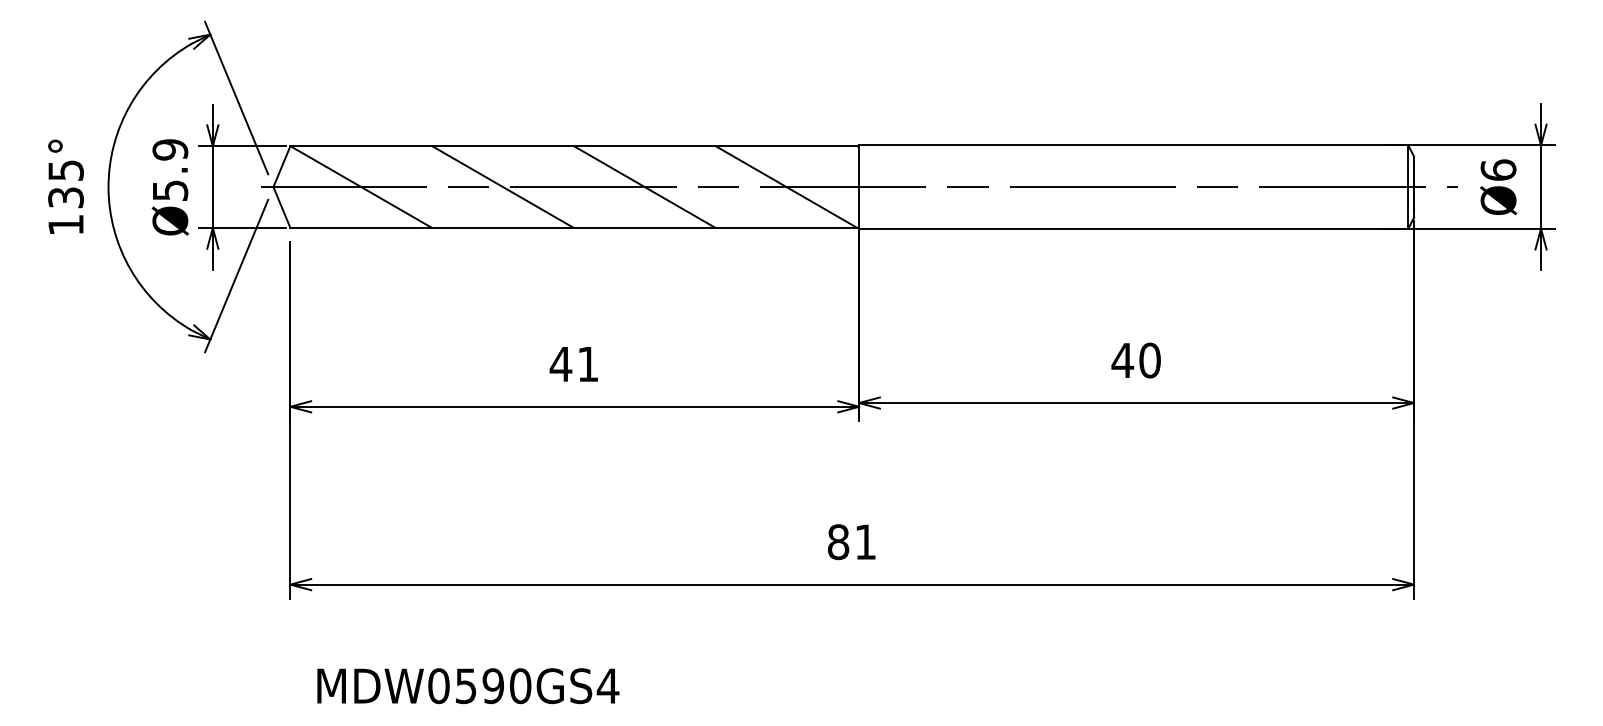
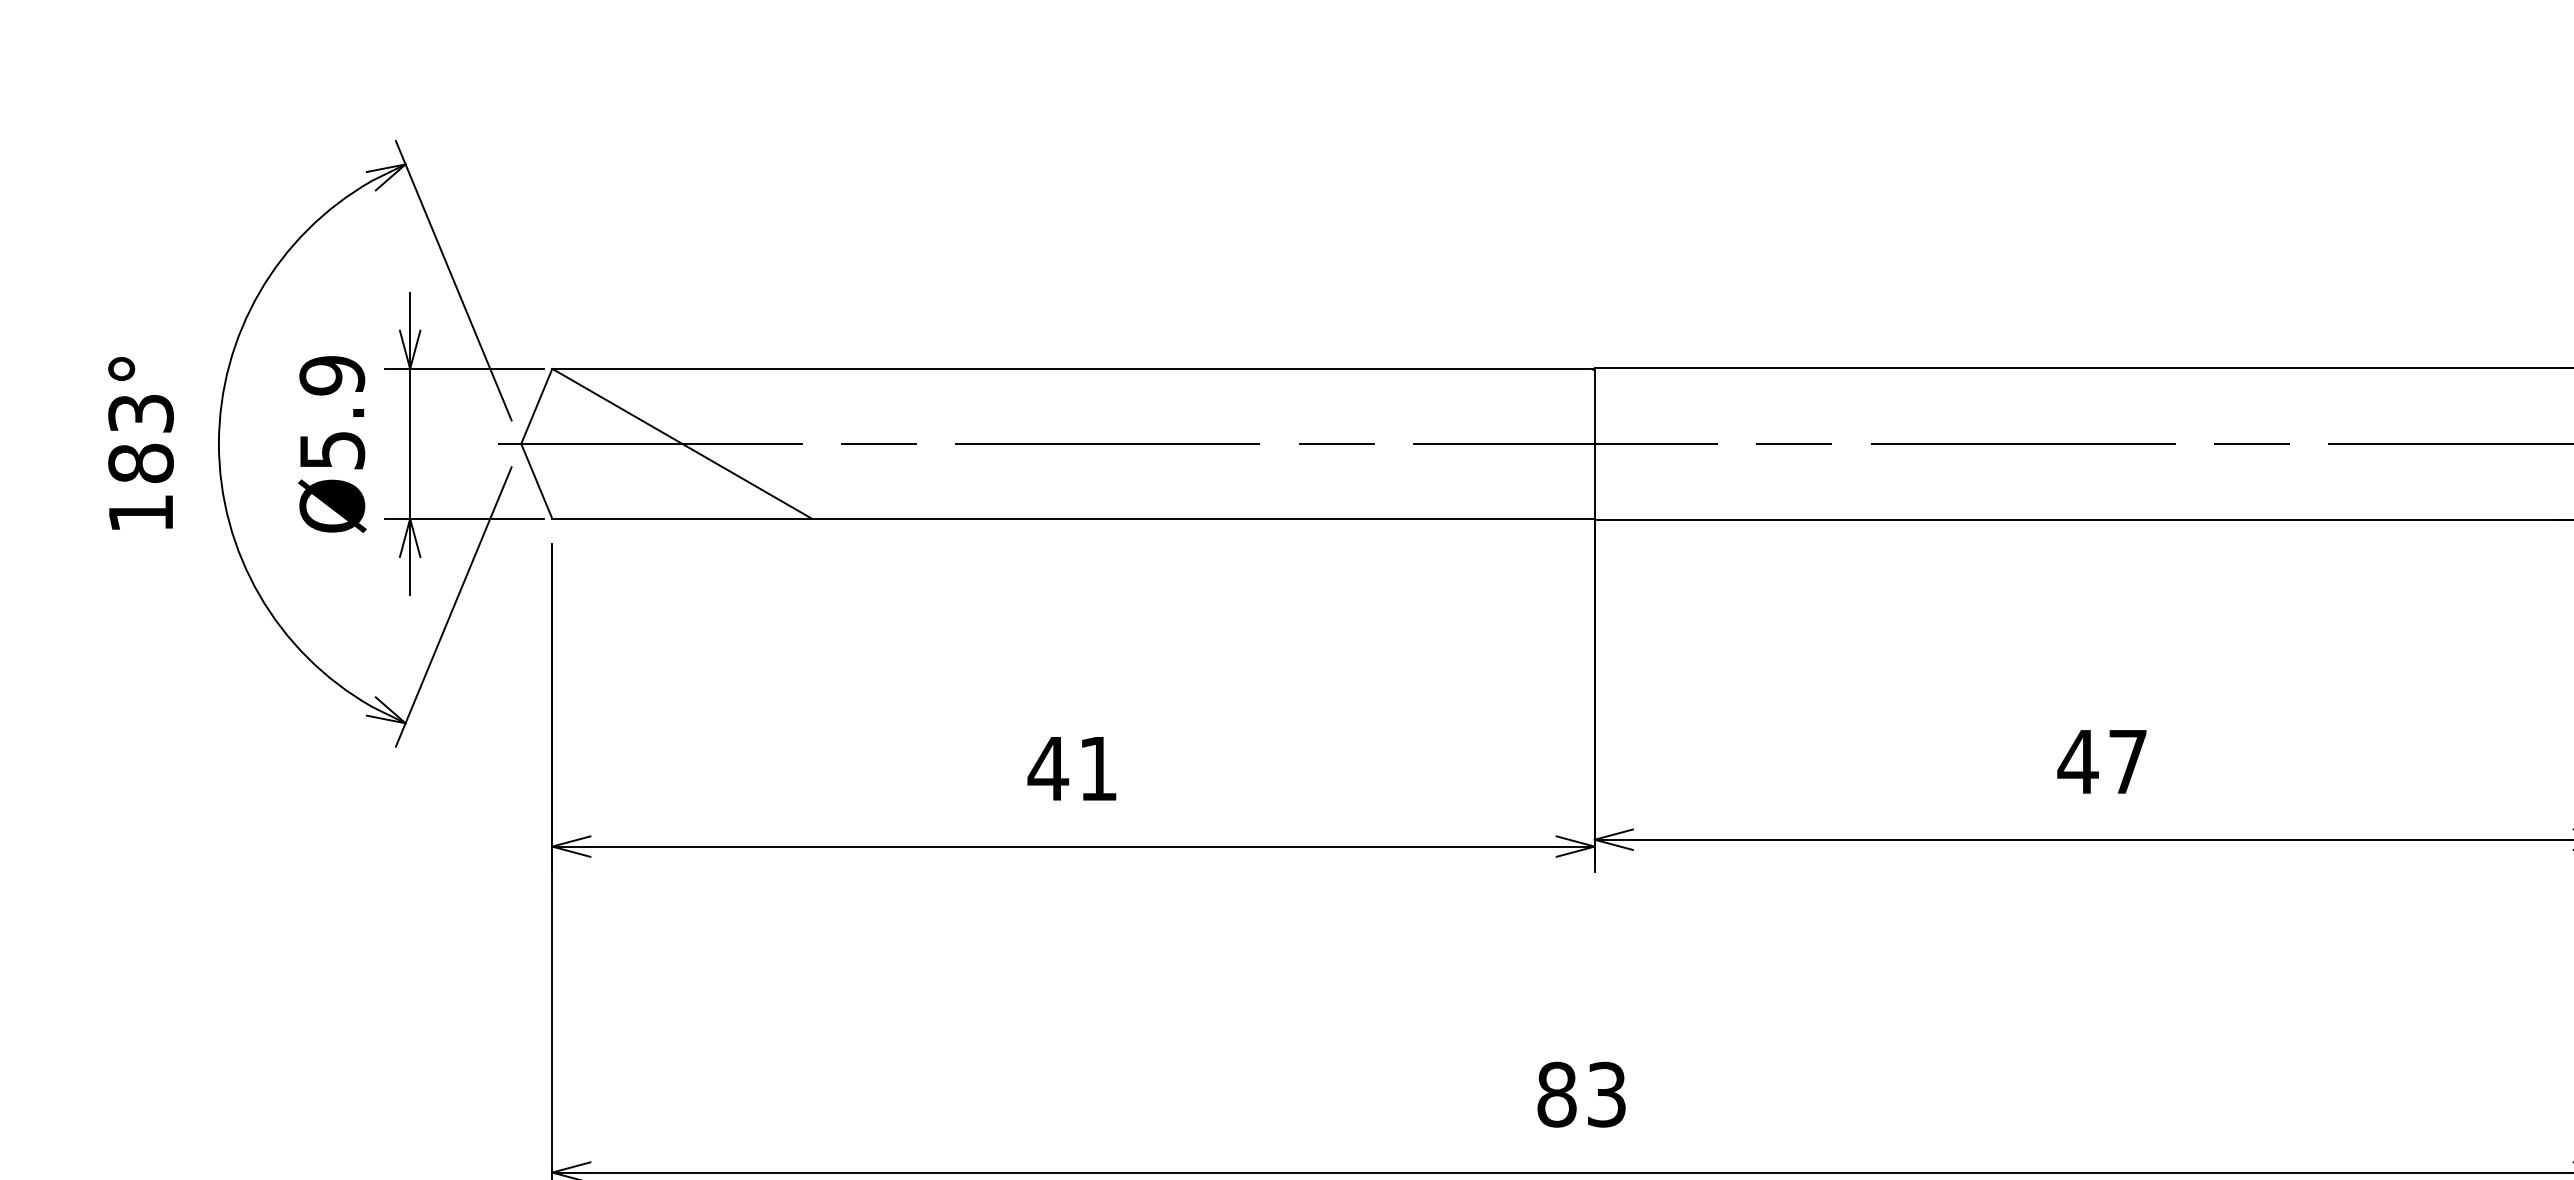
text: (65, 184) -> (140, 439), 135° -> 183°
line: (502, 187) -> (941, 444), removed
line: (644, 187) -> (1201, 444), removed
line: (786, 187) -> (1461, 444), removed
text: (1149, 360) -> (2127, 761), 40 -> 47
text: (865, 542) -> (1606, 1095), 81 -> 83

